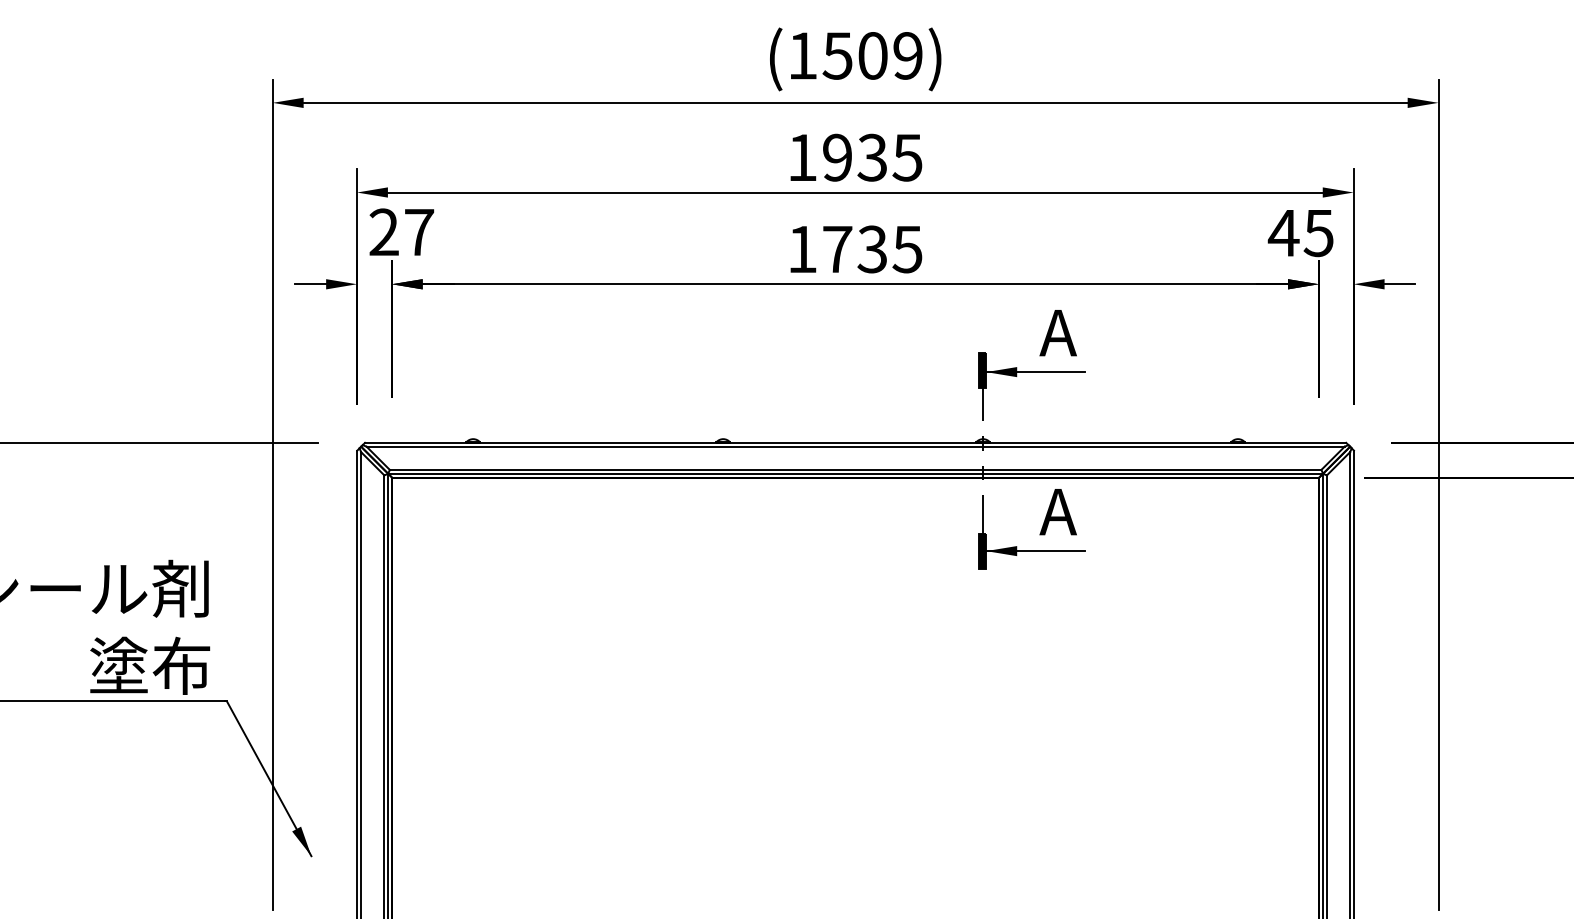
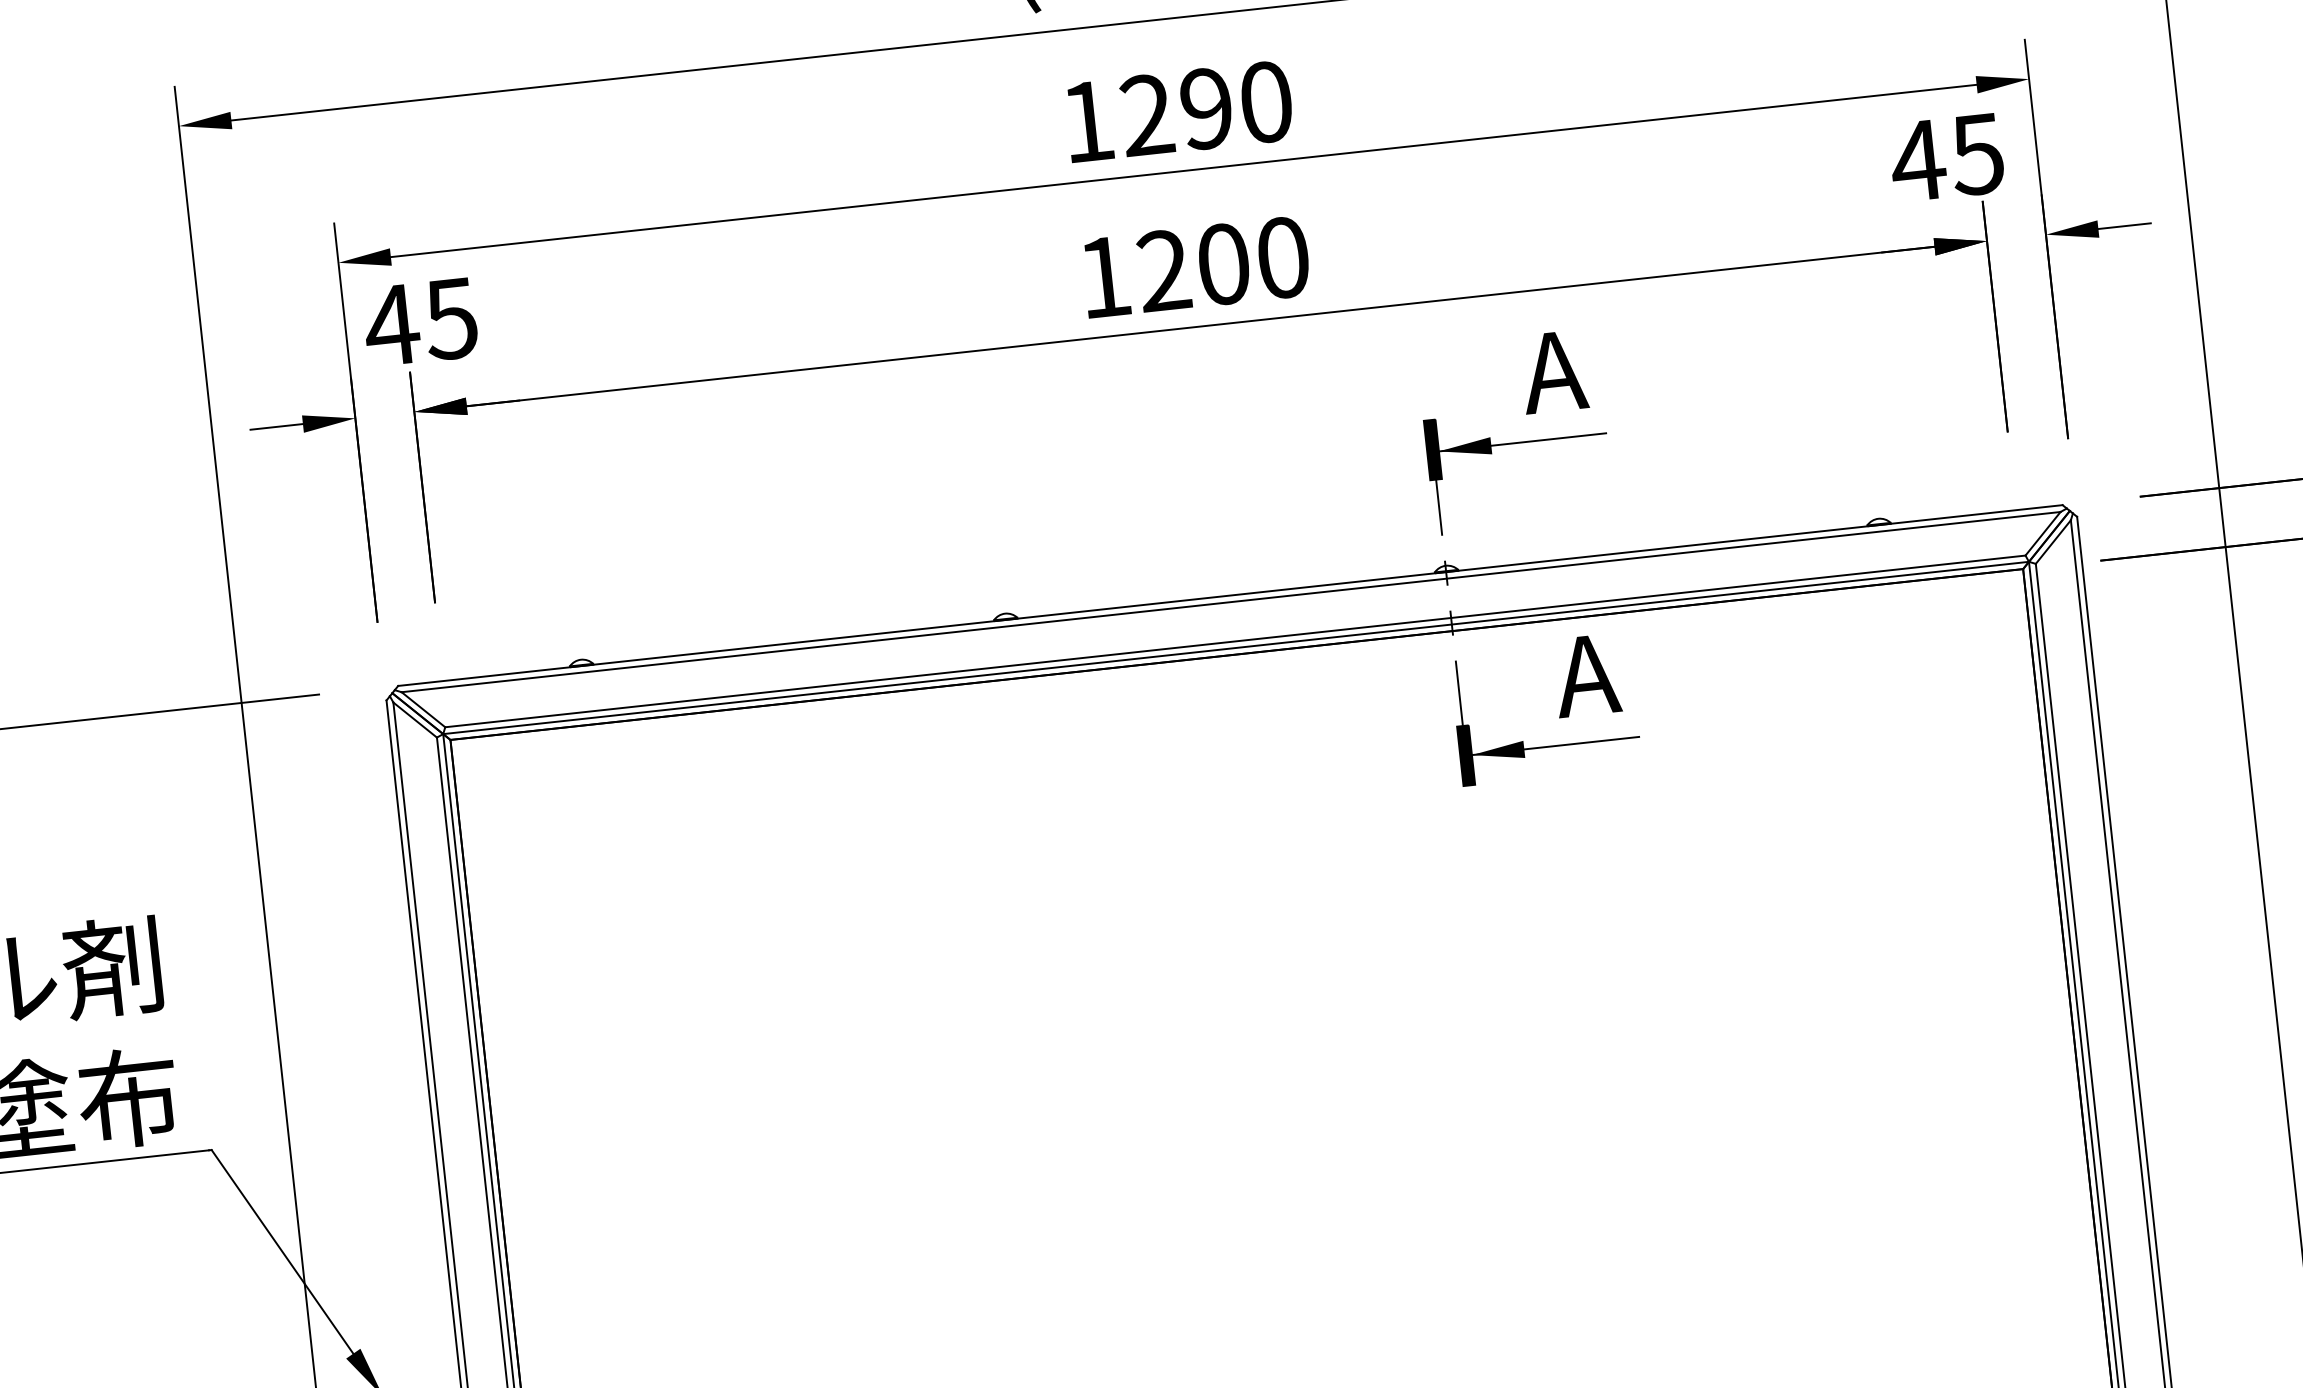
text: (872, 157) -> (1206, 108), 1935 -> 1290
text: (401, 232) -> (421, 322), 27 -> 45
text: (872, 249) -> (1223, 264), 1735 -> 1200

